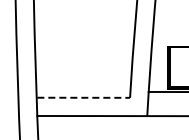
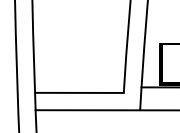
line: (84, 97) -> (80, 92), dashed -> solid

